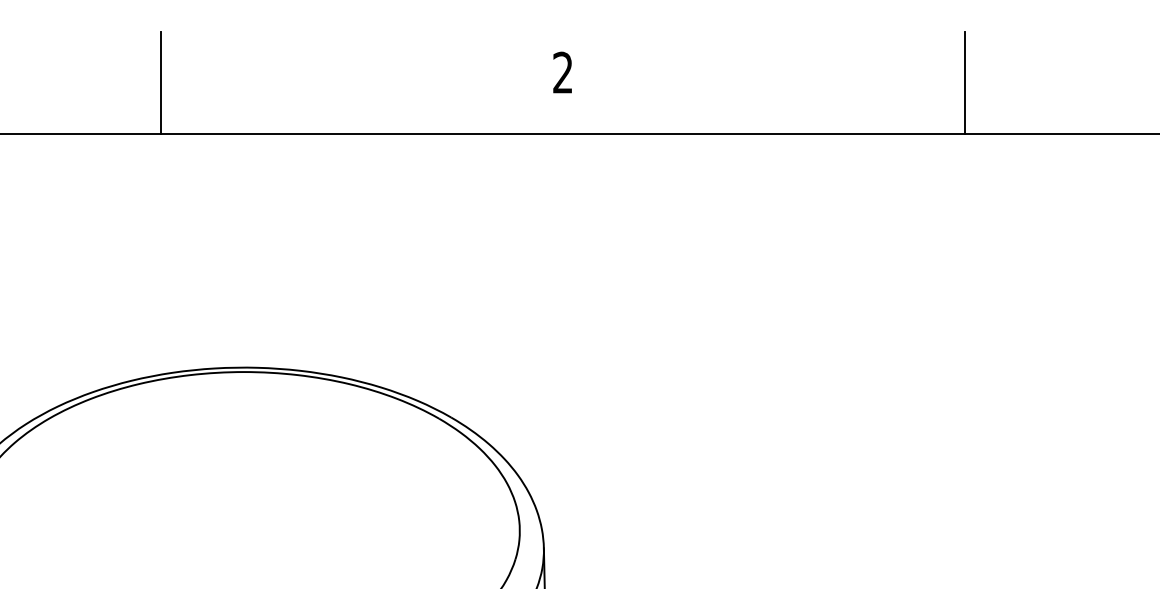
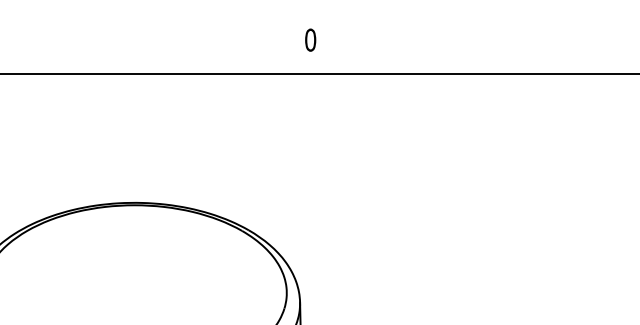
text: (562, 71) -> (310, 39), 2 -> 0
line: (160, 82) -> (88, 45), removed
line: (965, 82) -> (532, 45), removed

